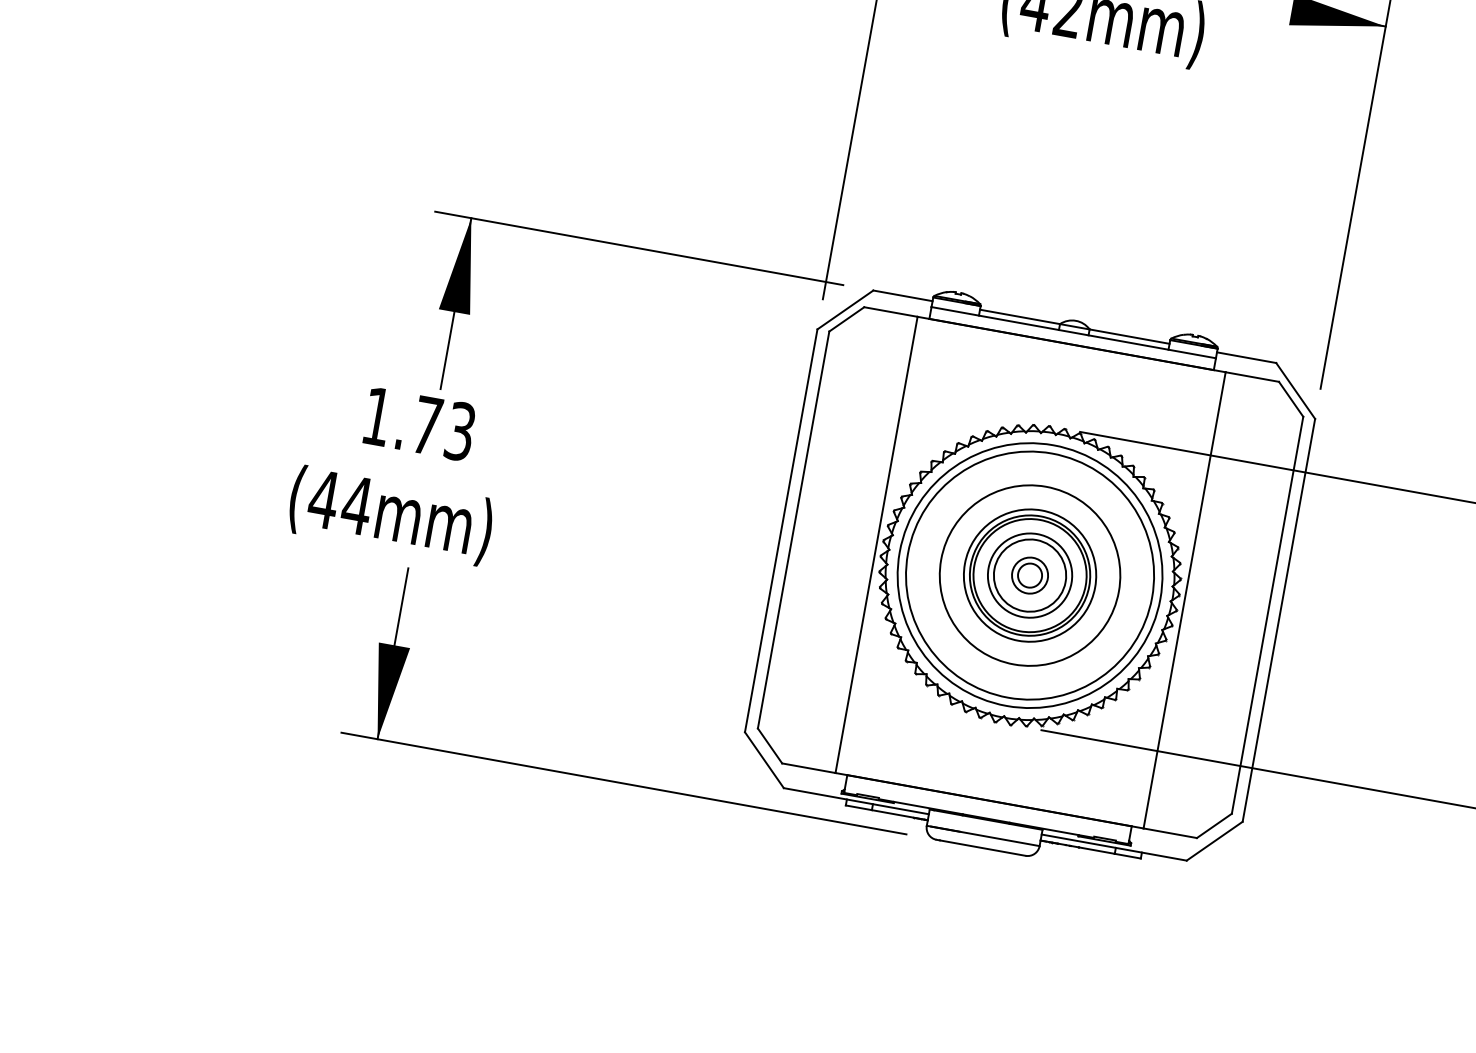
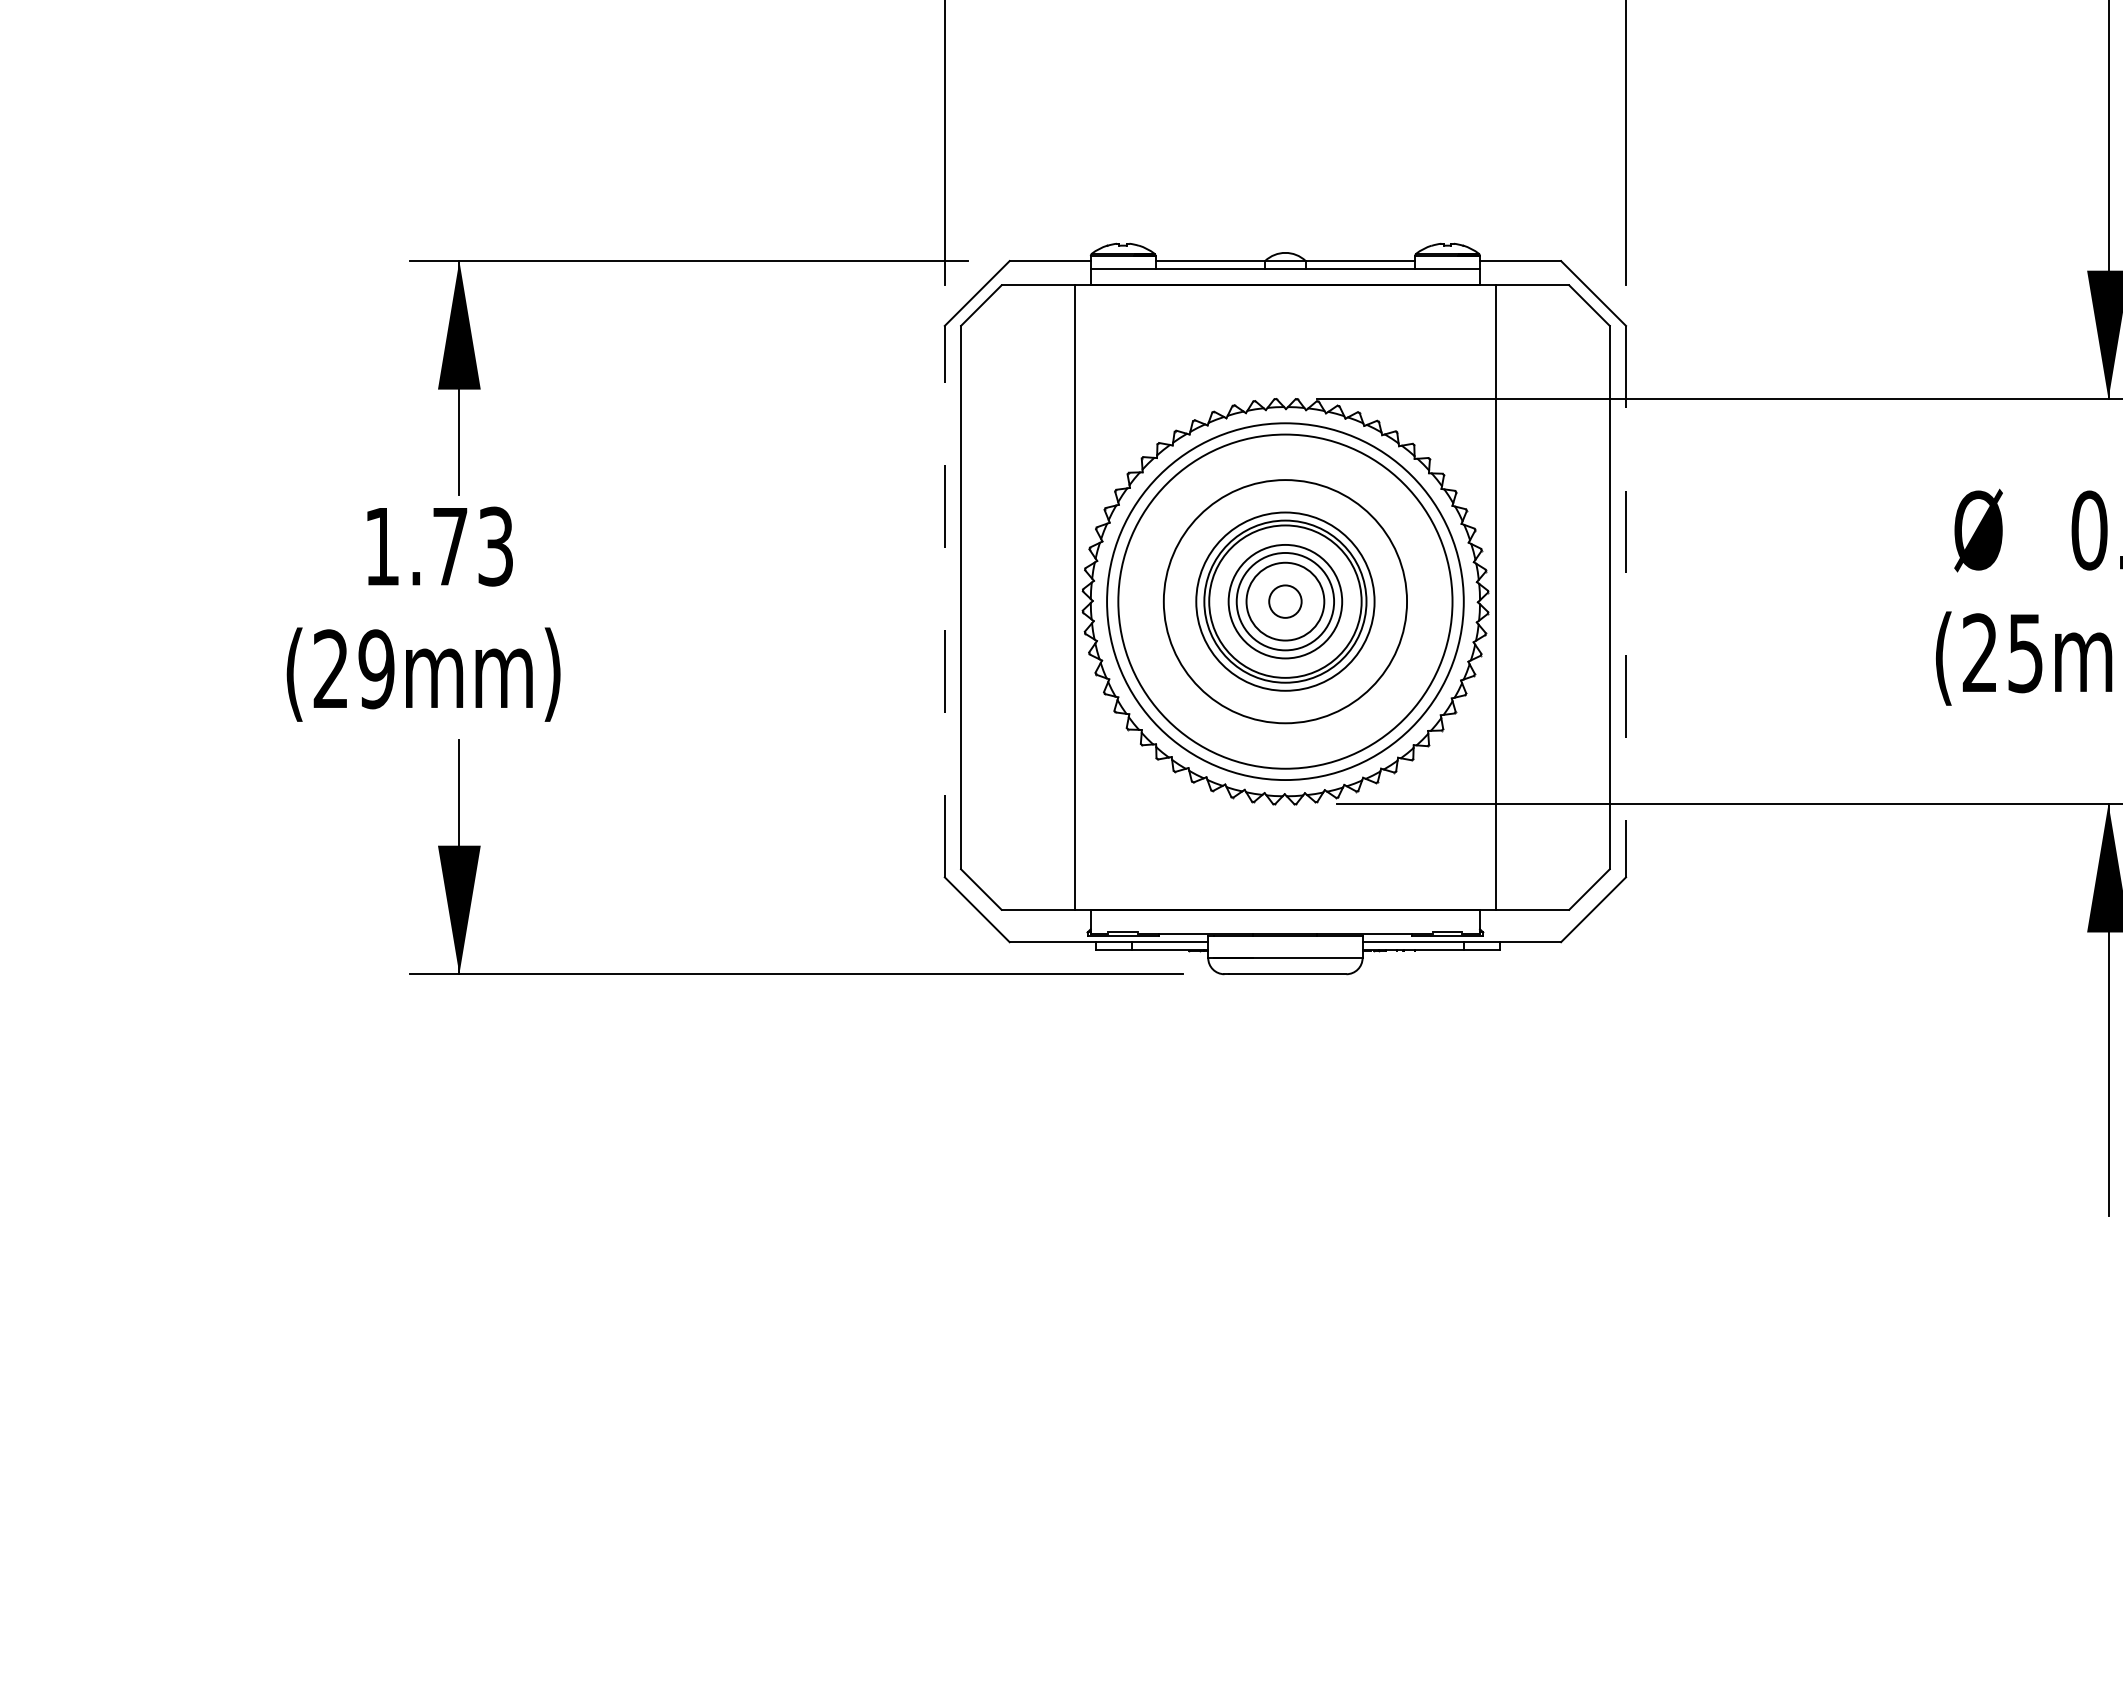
text: (340, 502) -> (353, 669), (44mm) -> (29mm)
line: (781, 530) -> (944, 601), solid -> dashed
circle: (1030, 575) -> (1285, 601), size x1.6
line: (1279, 620) -> (1626, 601), solid -> dashed

